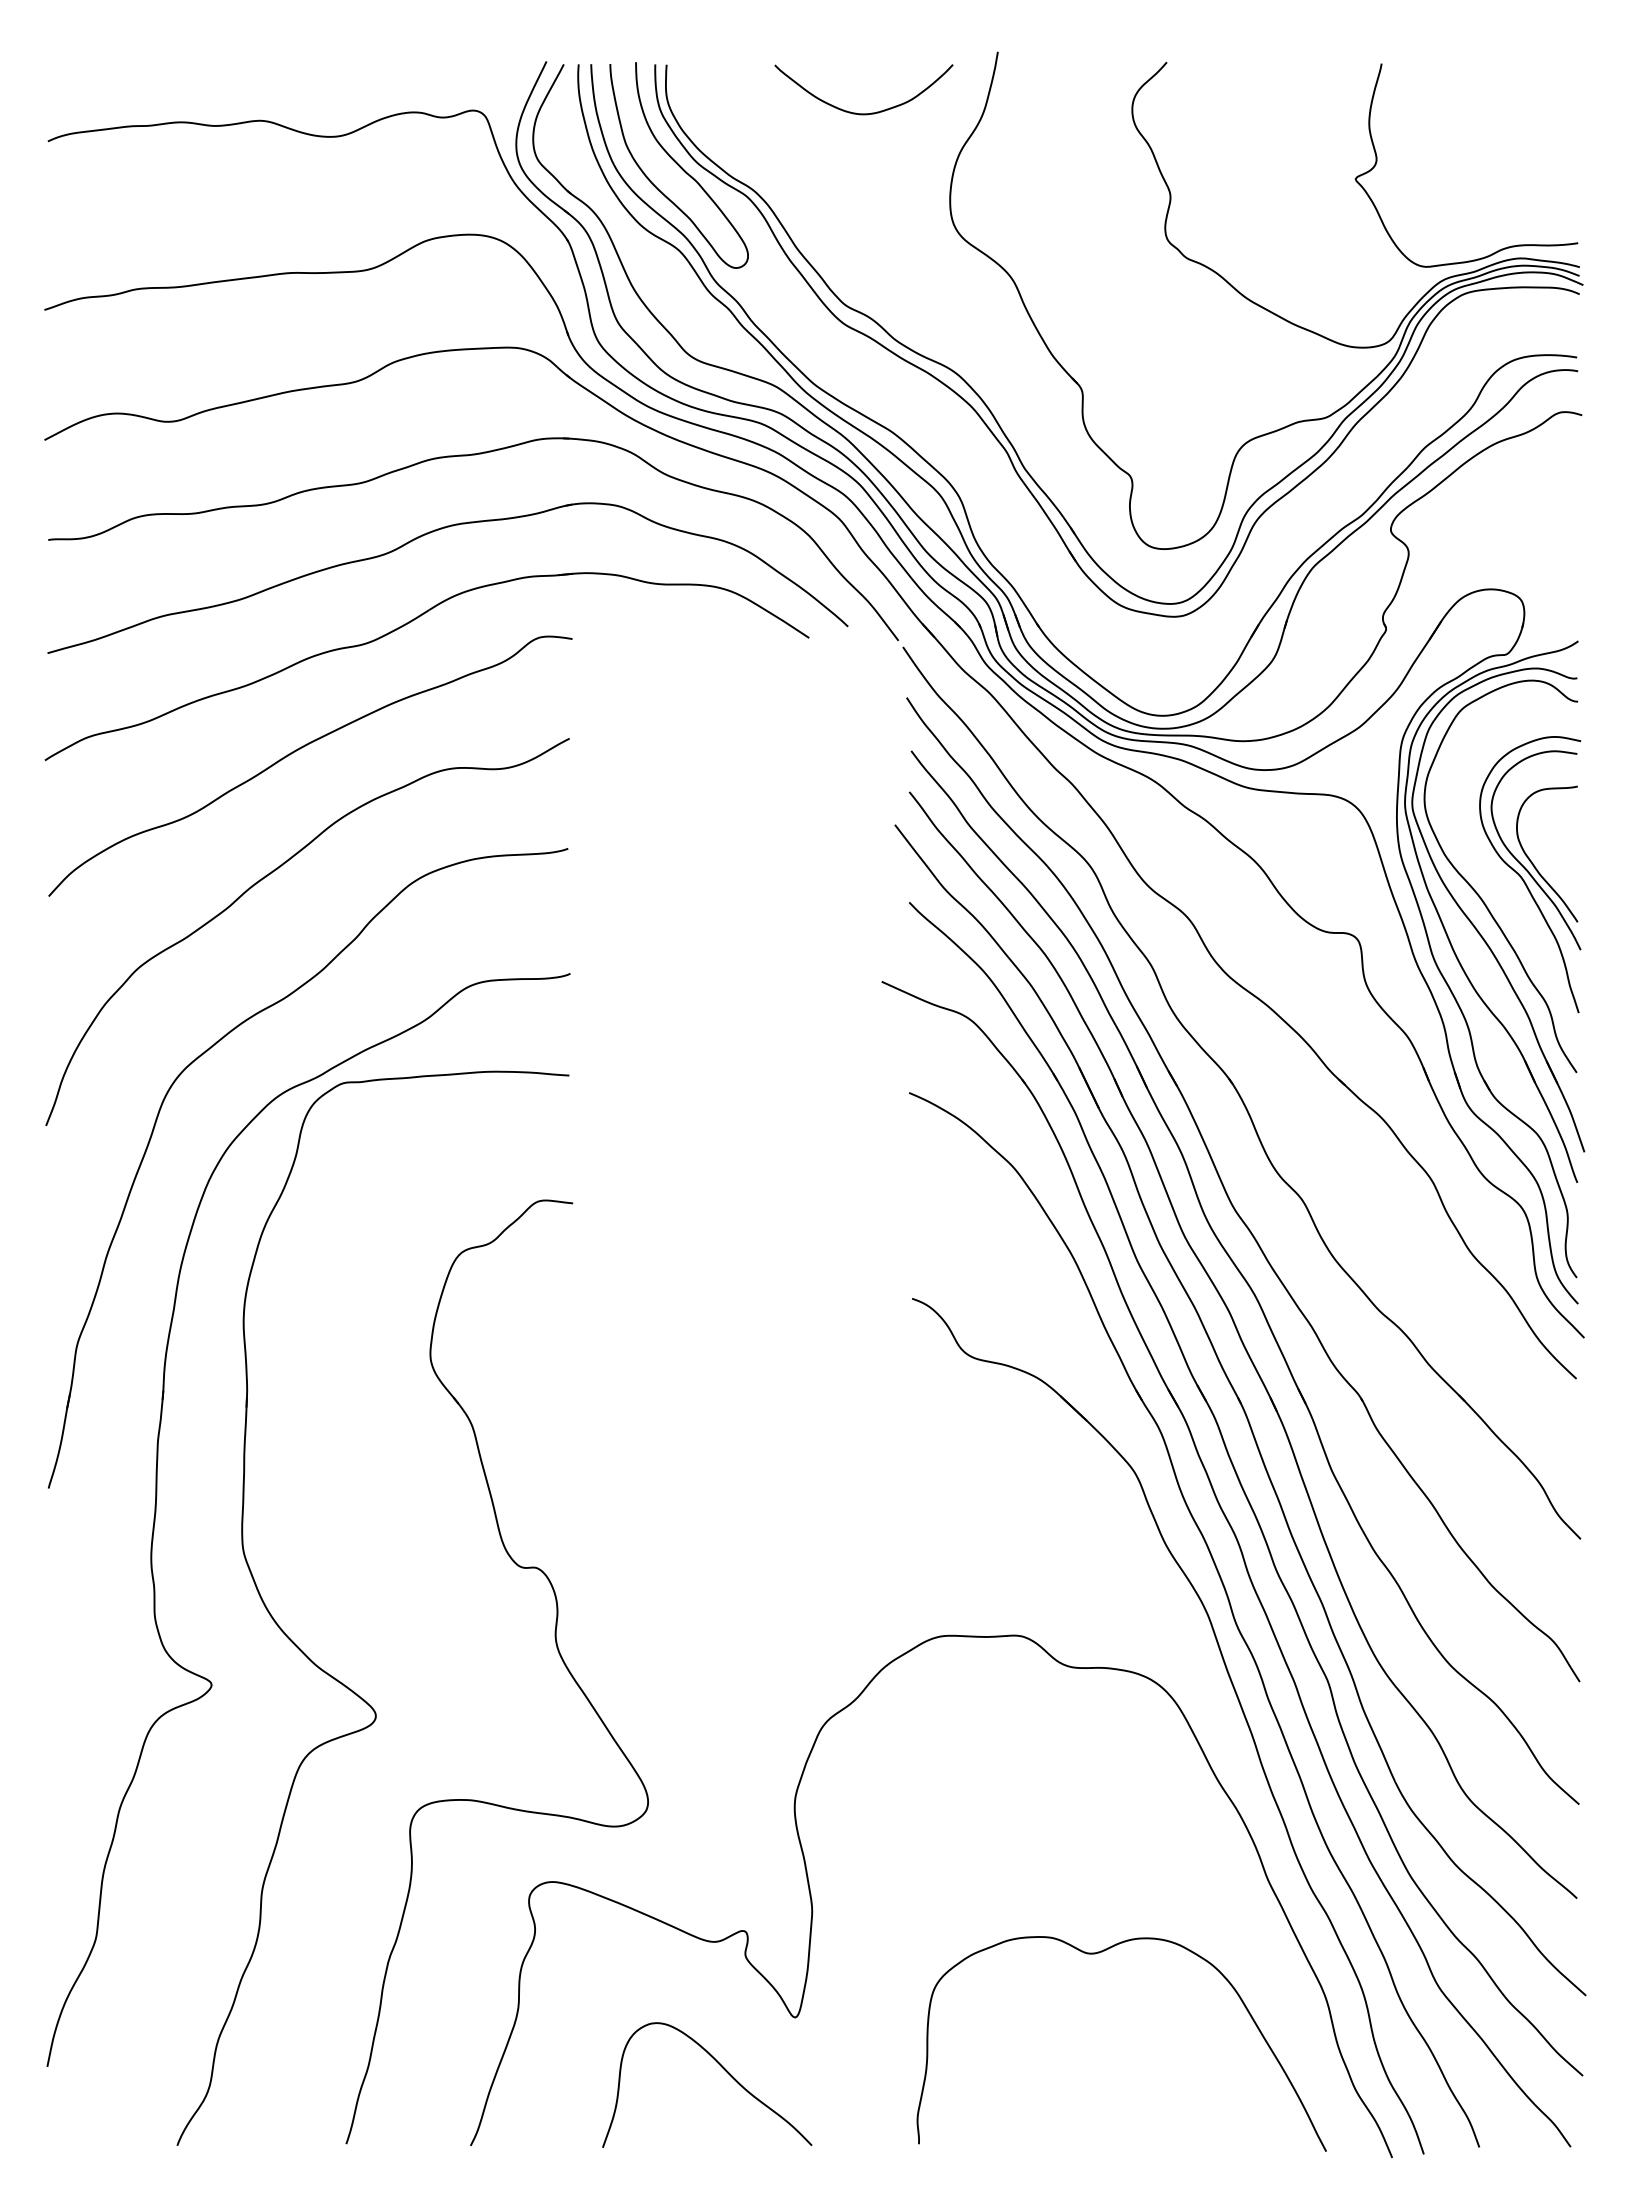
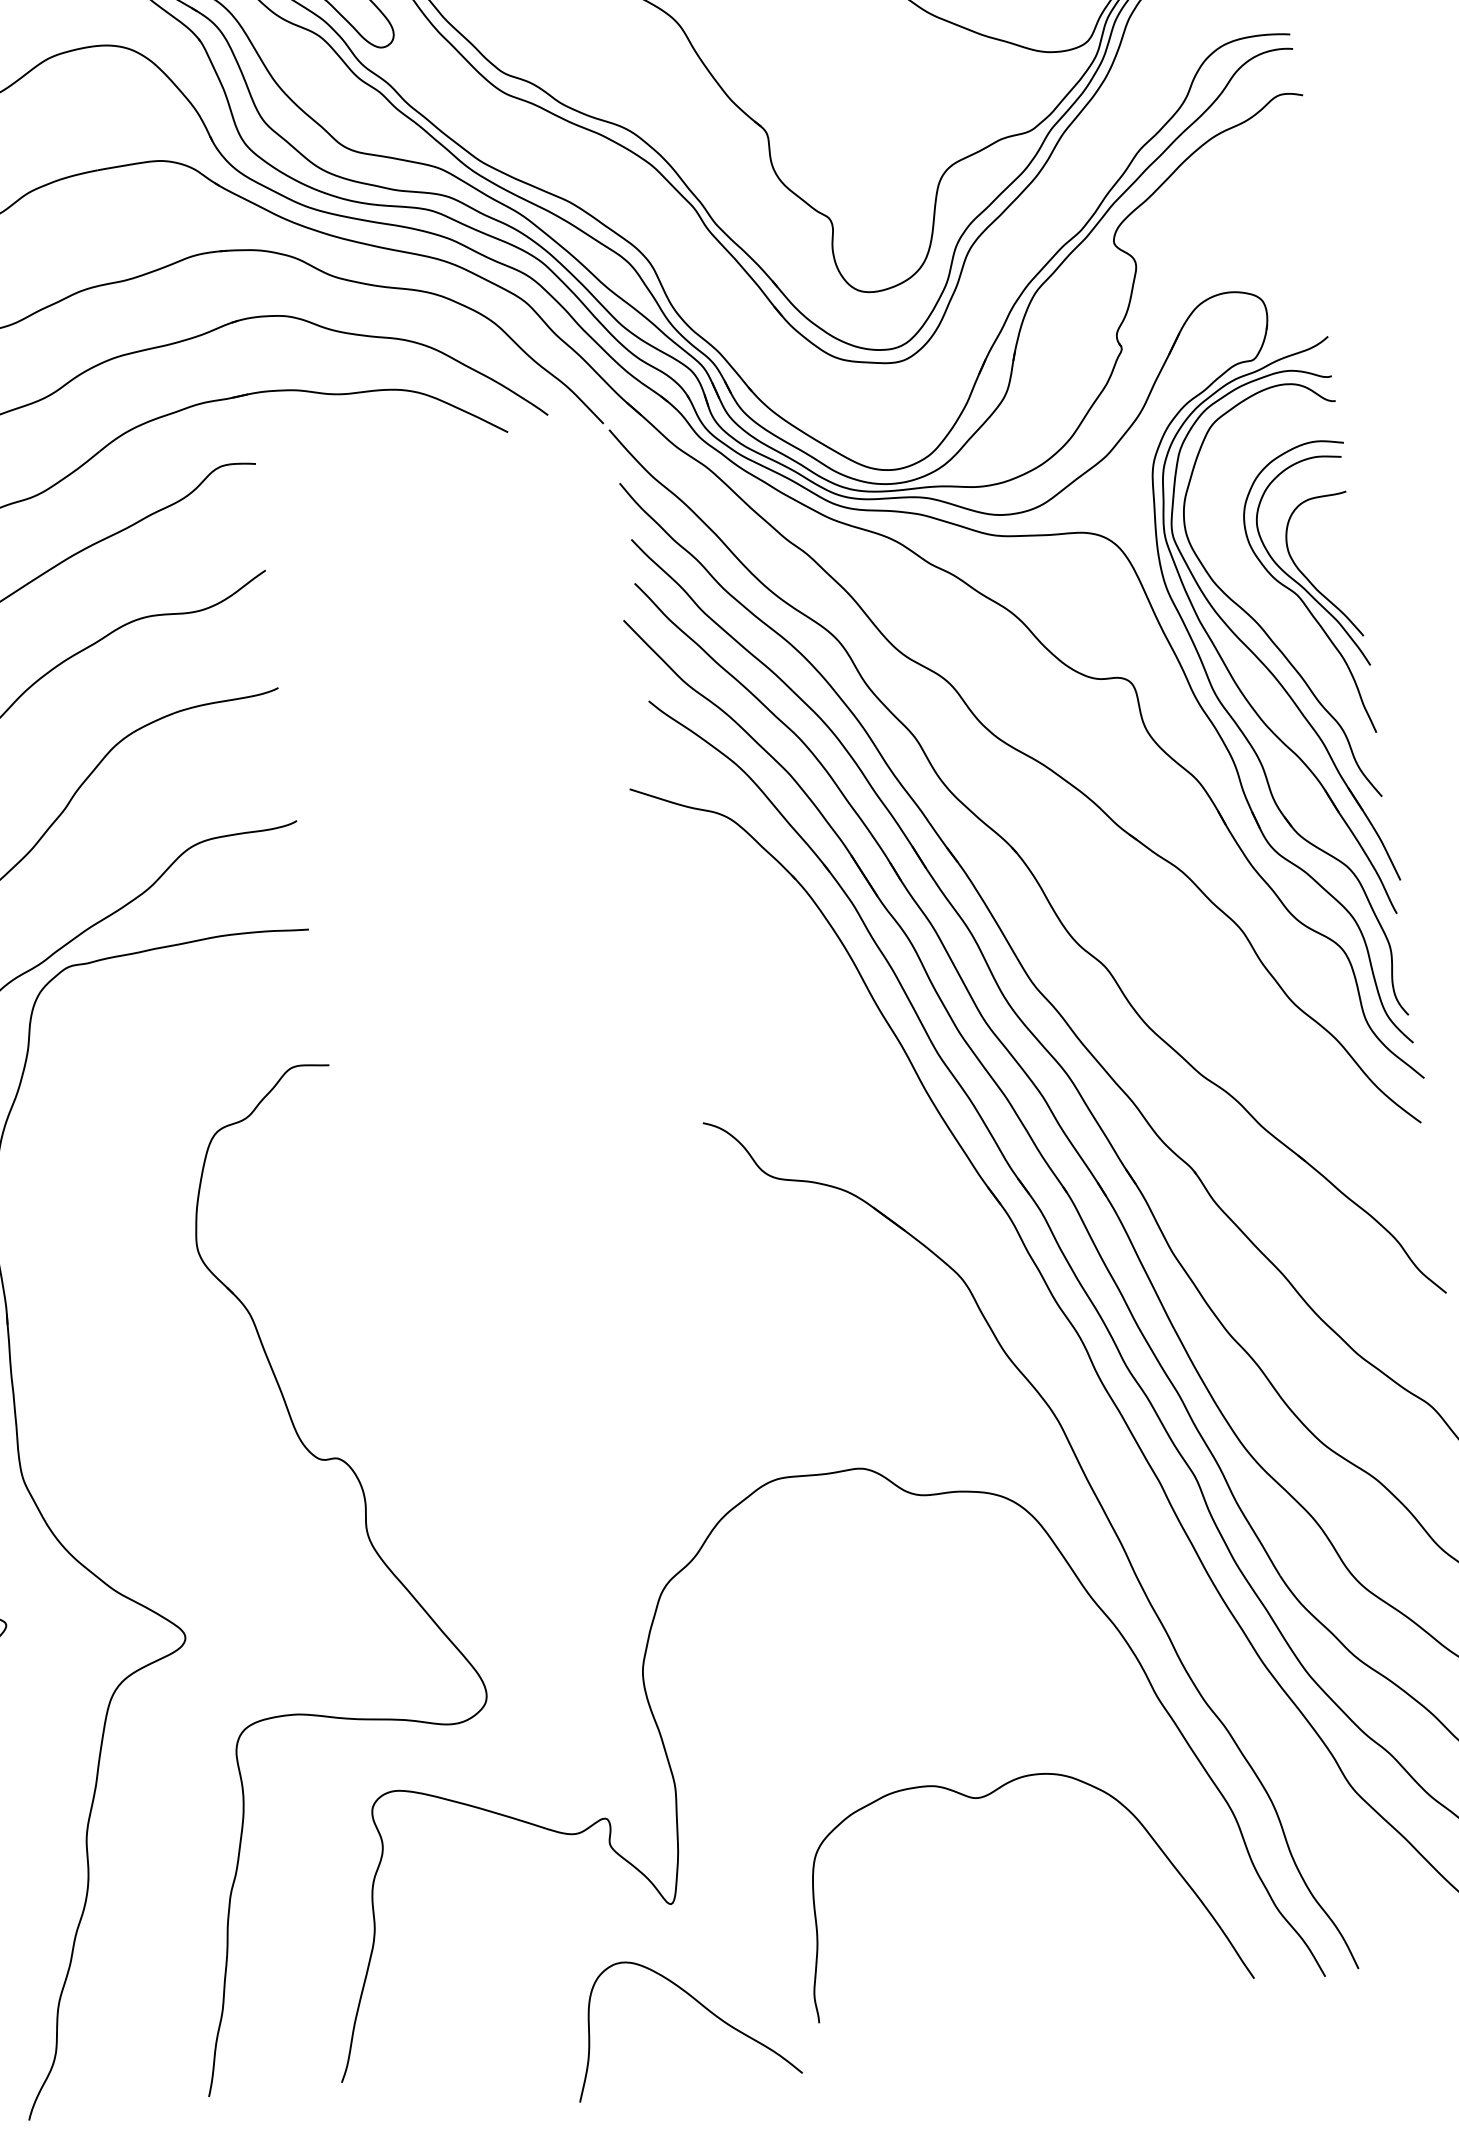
part: (1230, 1610) -> (1082, 1414), removed
curve: (722, 2068) -> (697, 2002), moved

